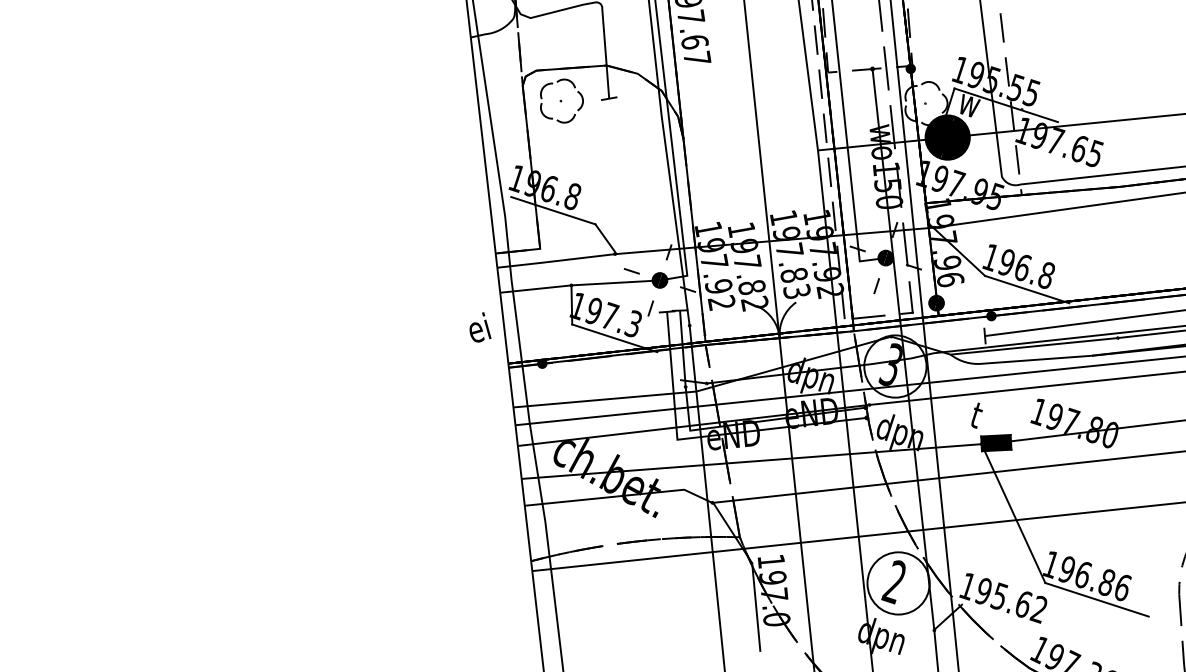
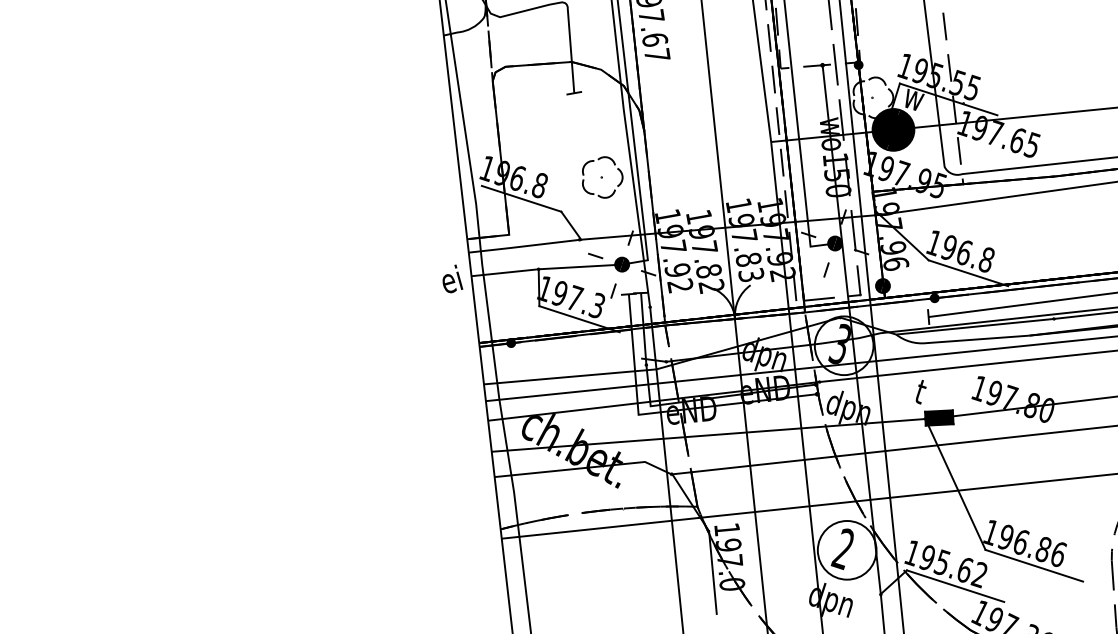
part: (561, 101) -> (602, 177), moved
text: (480, 326) -> (452, 278), moved
line: (1013, 621) -> (955, 586), added

